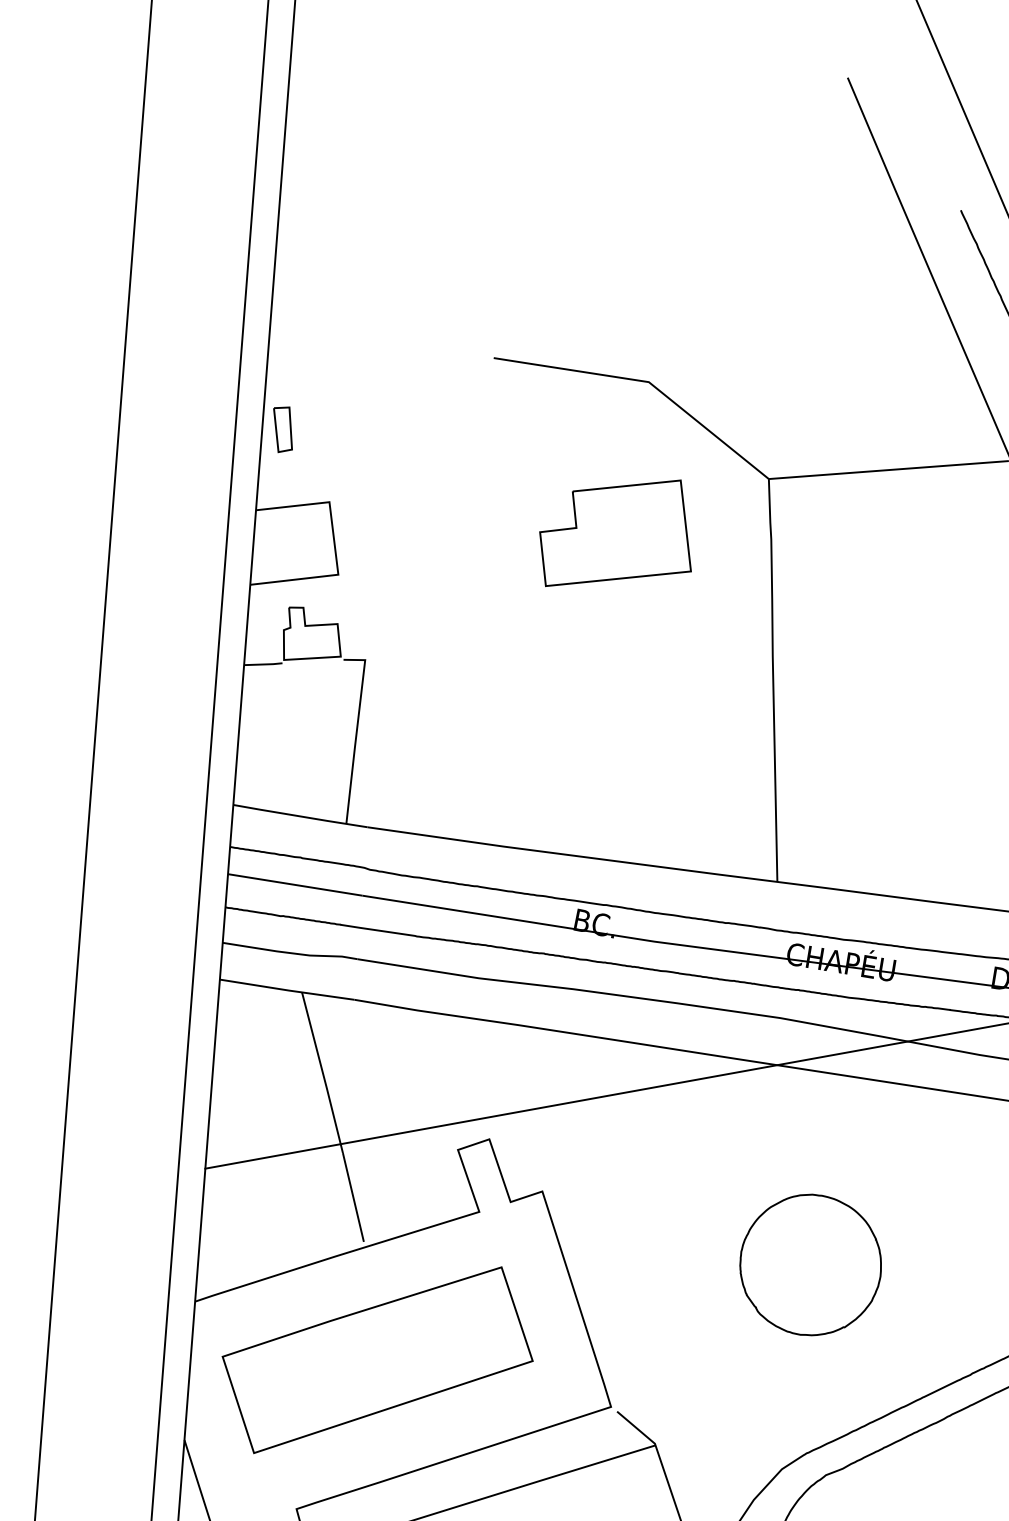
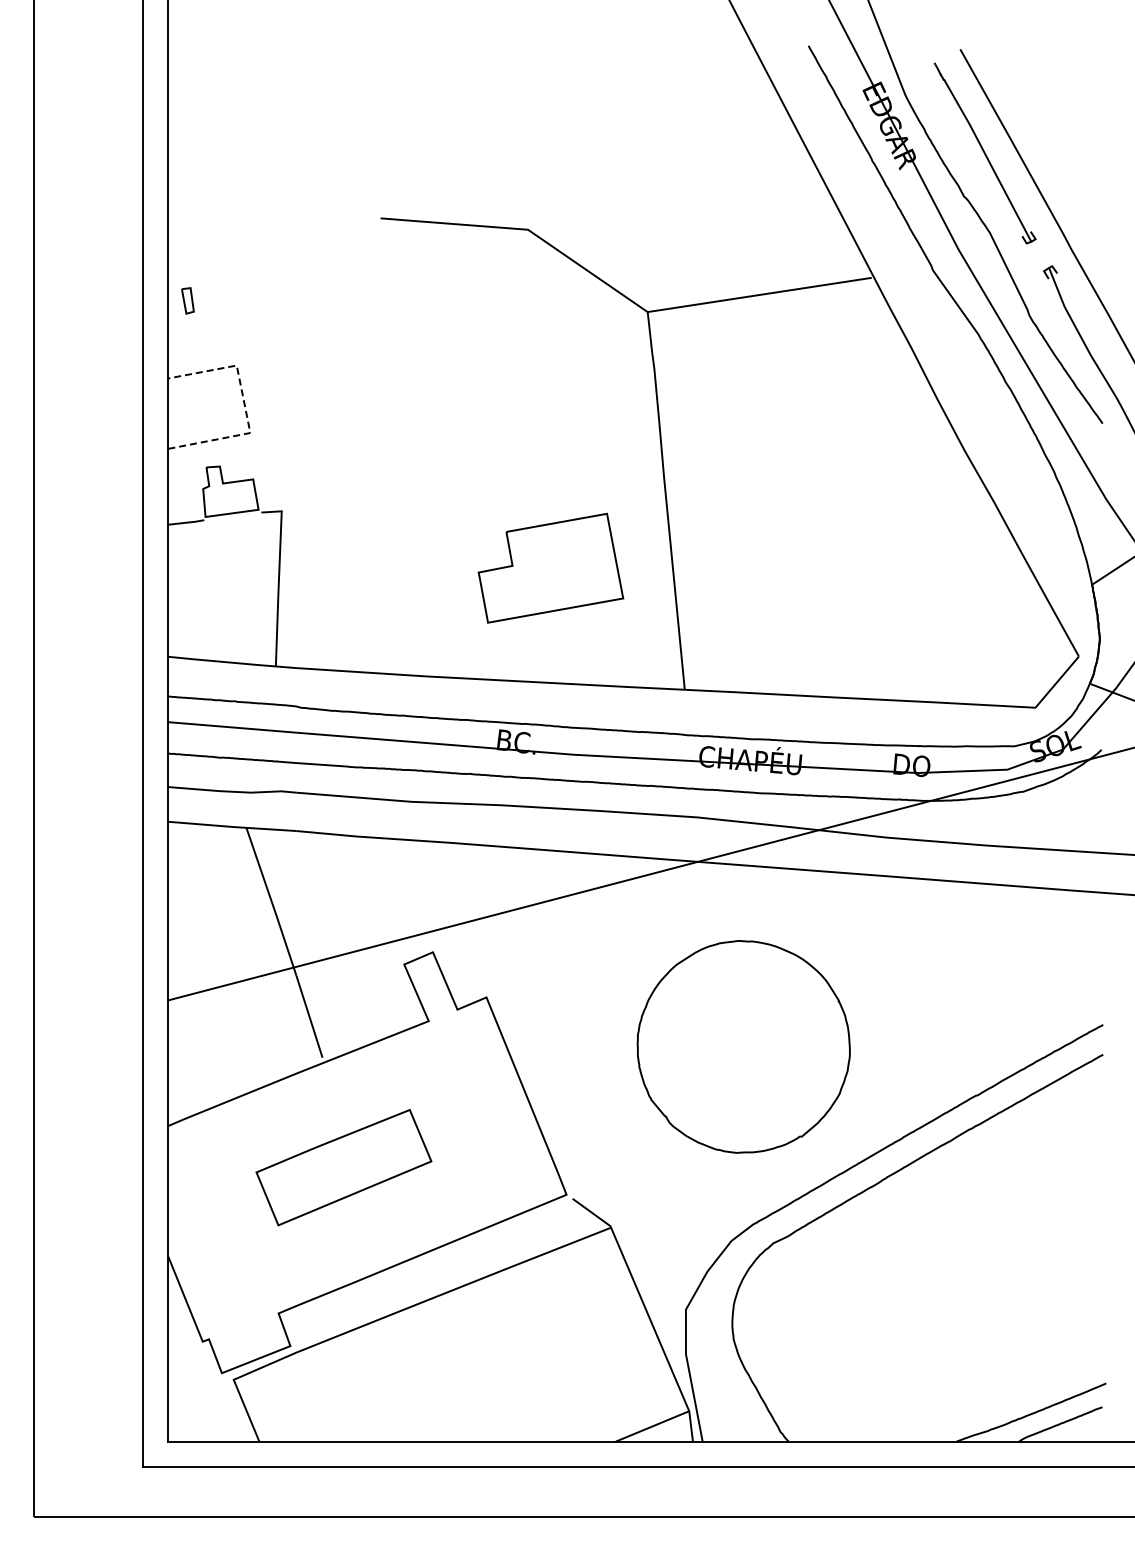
part: (282, 429) -> (187, 300), size x0.6
part: (616, 532) -> (550, 567), moved
line: (334, 545) -> (244, 405), solid -> dashed
part: (810, 1265) -> (743, 1047), size x1.6
part: (377, 1359) -> (343, 1167), size x0.6

